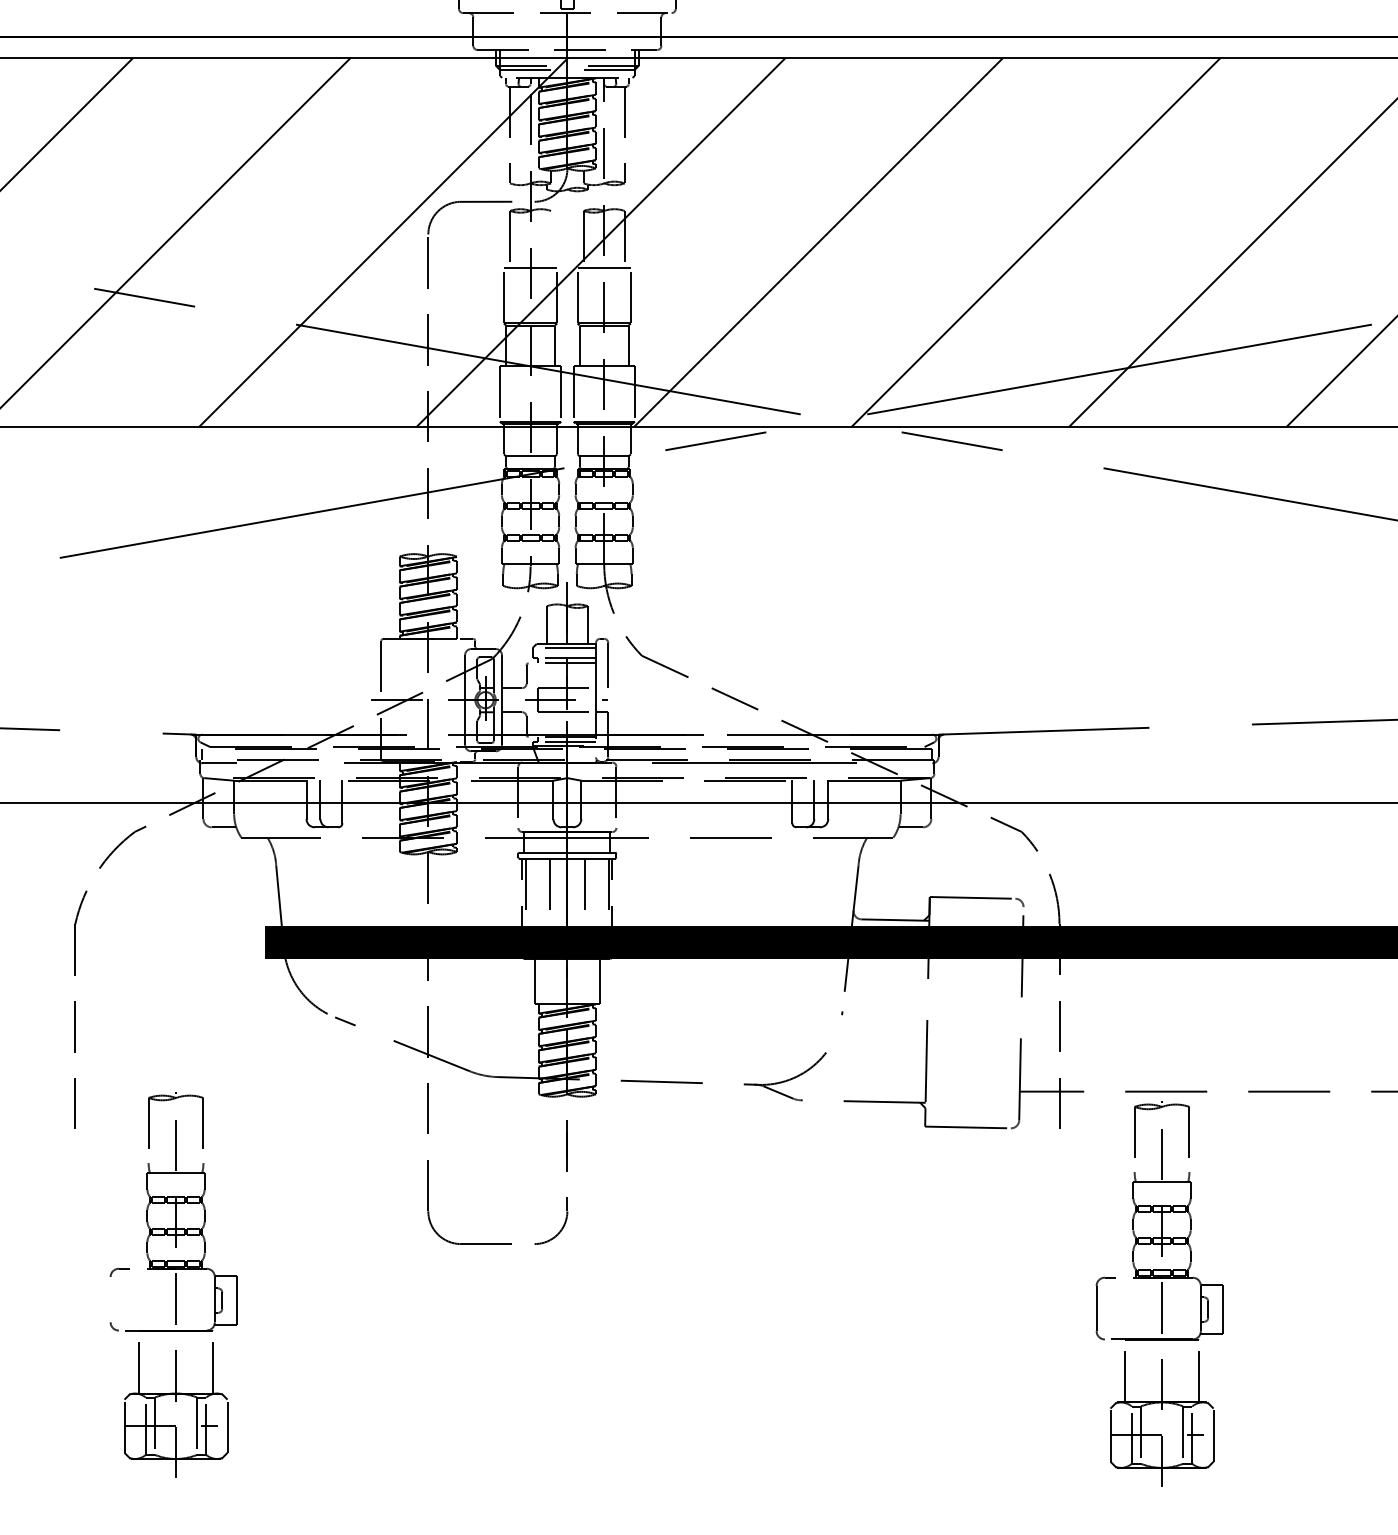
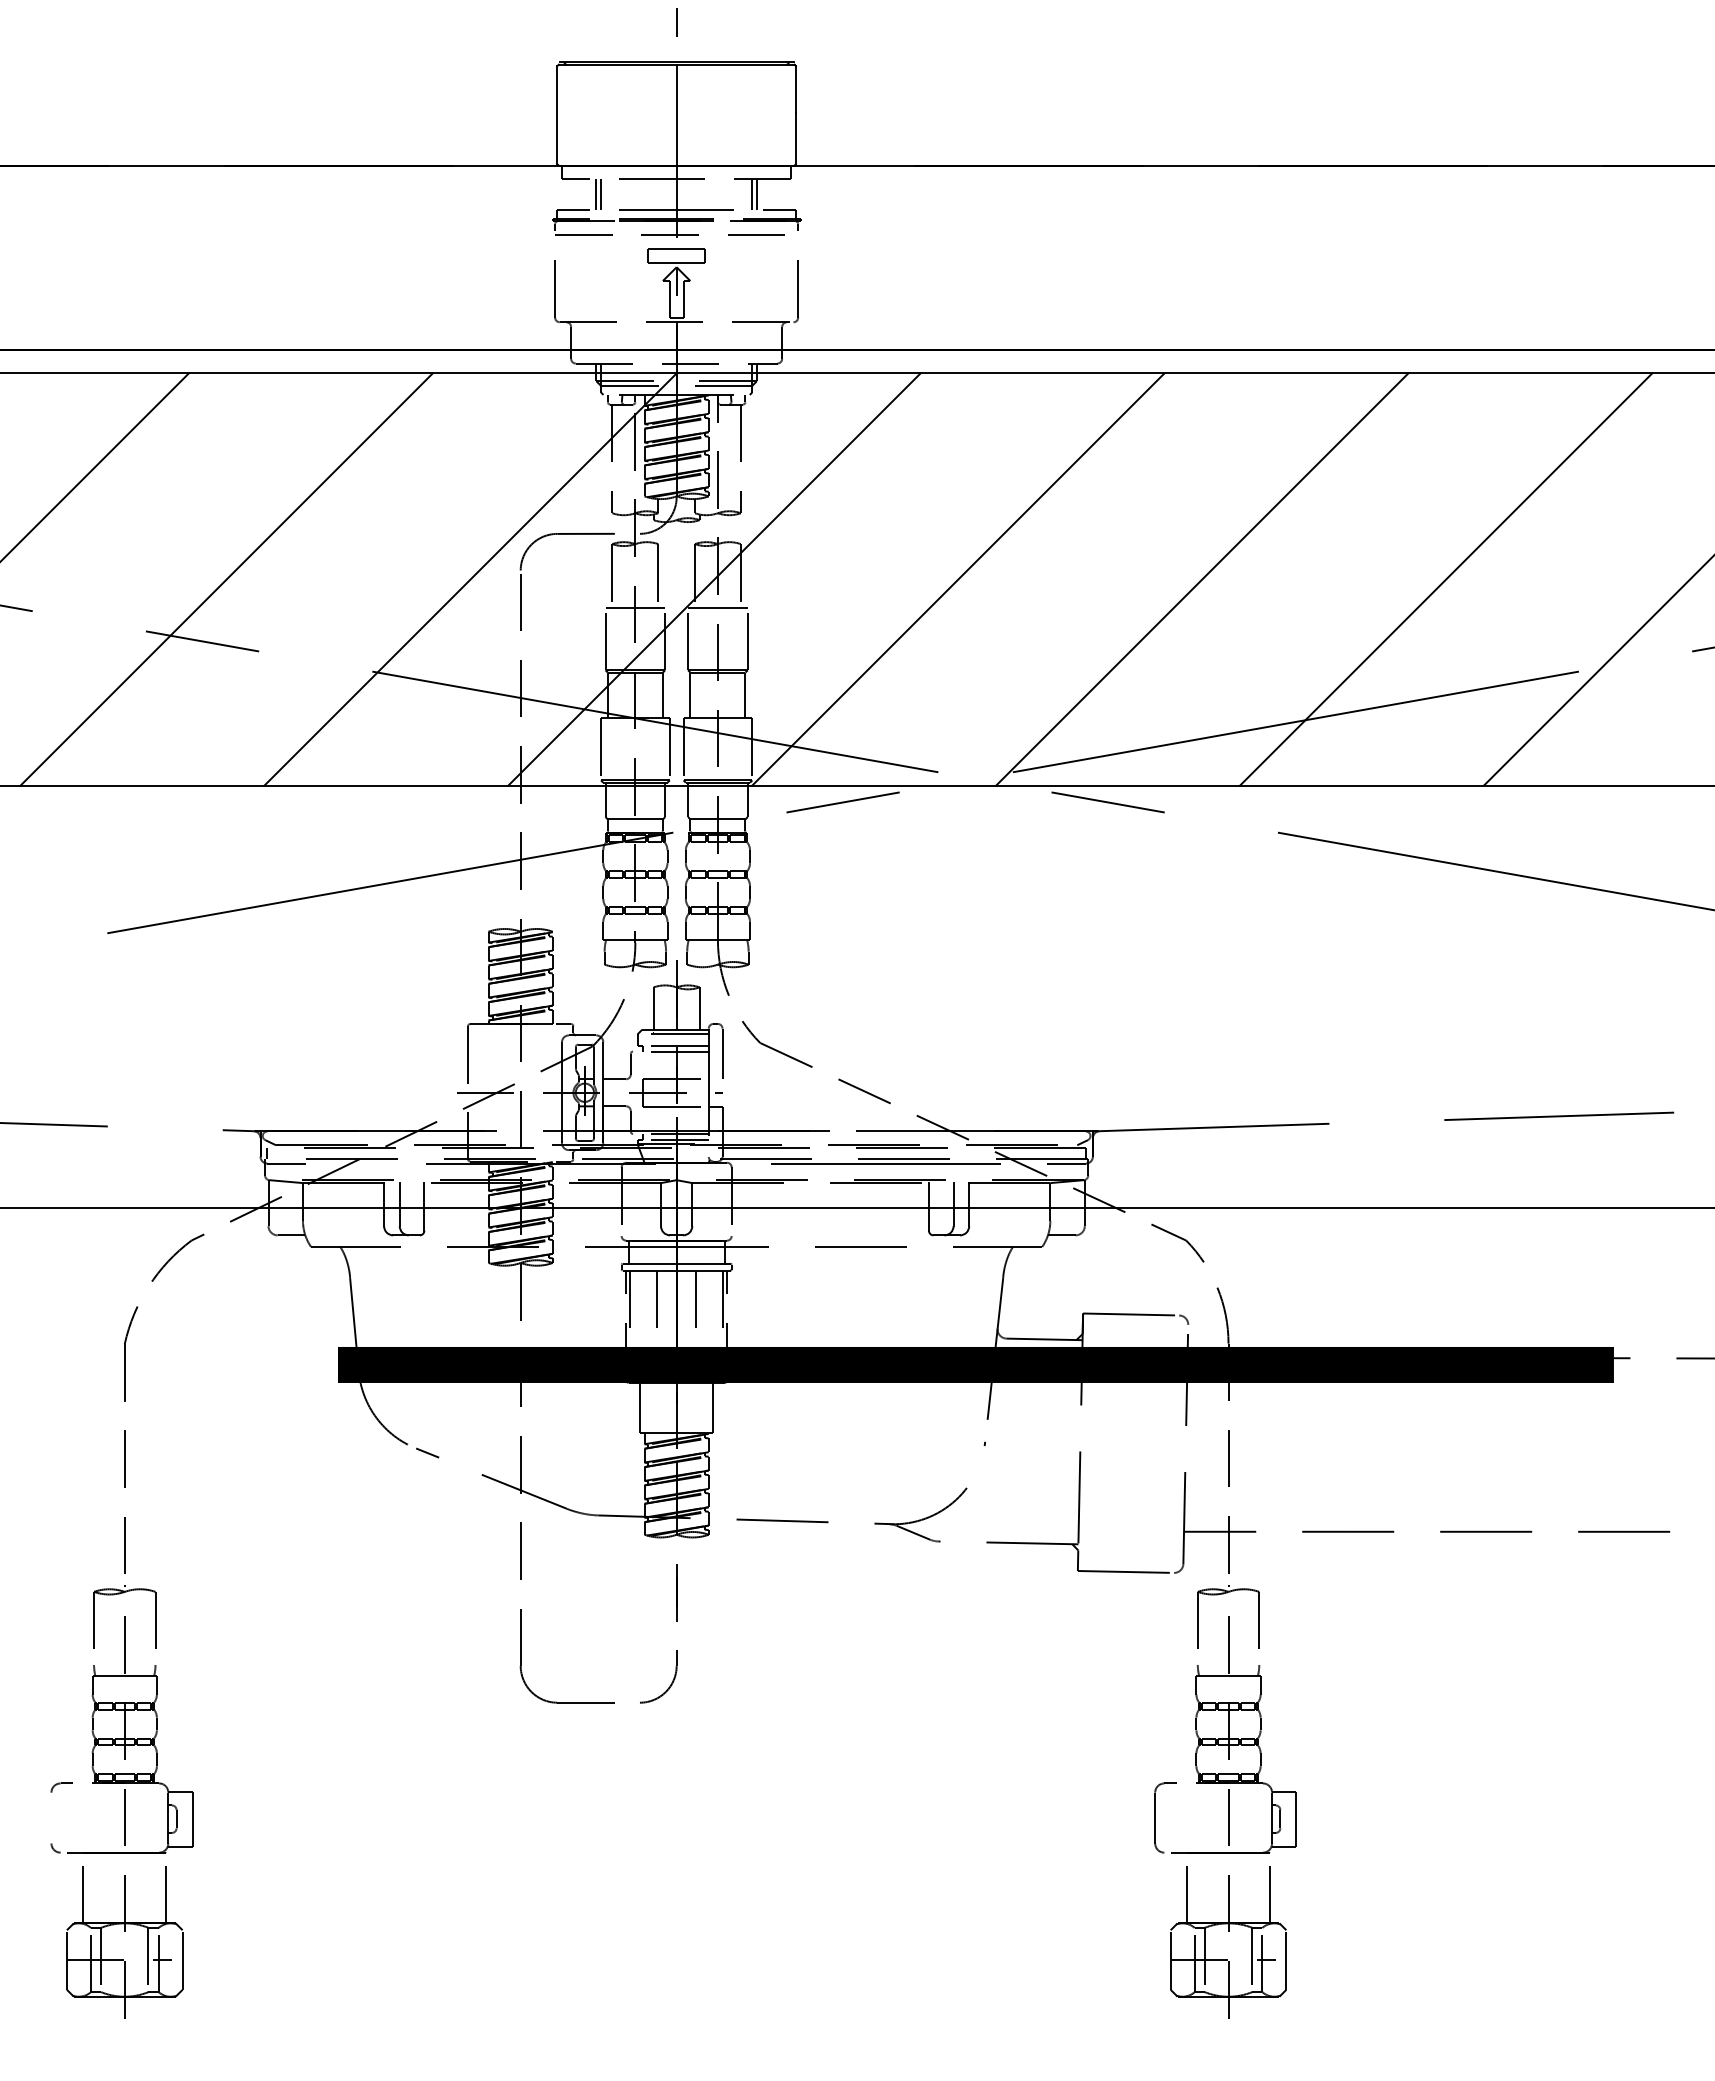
line: (551, 239) -> (658, 576), added
line: (915, 763) -> (1066, 1163), added
part: (173, 1284) -> (121, 1801), moved
part: (1159, 1293) -> (1225, 1801), moved

